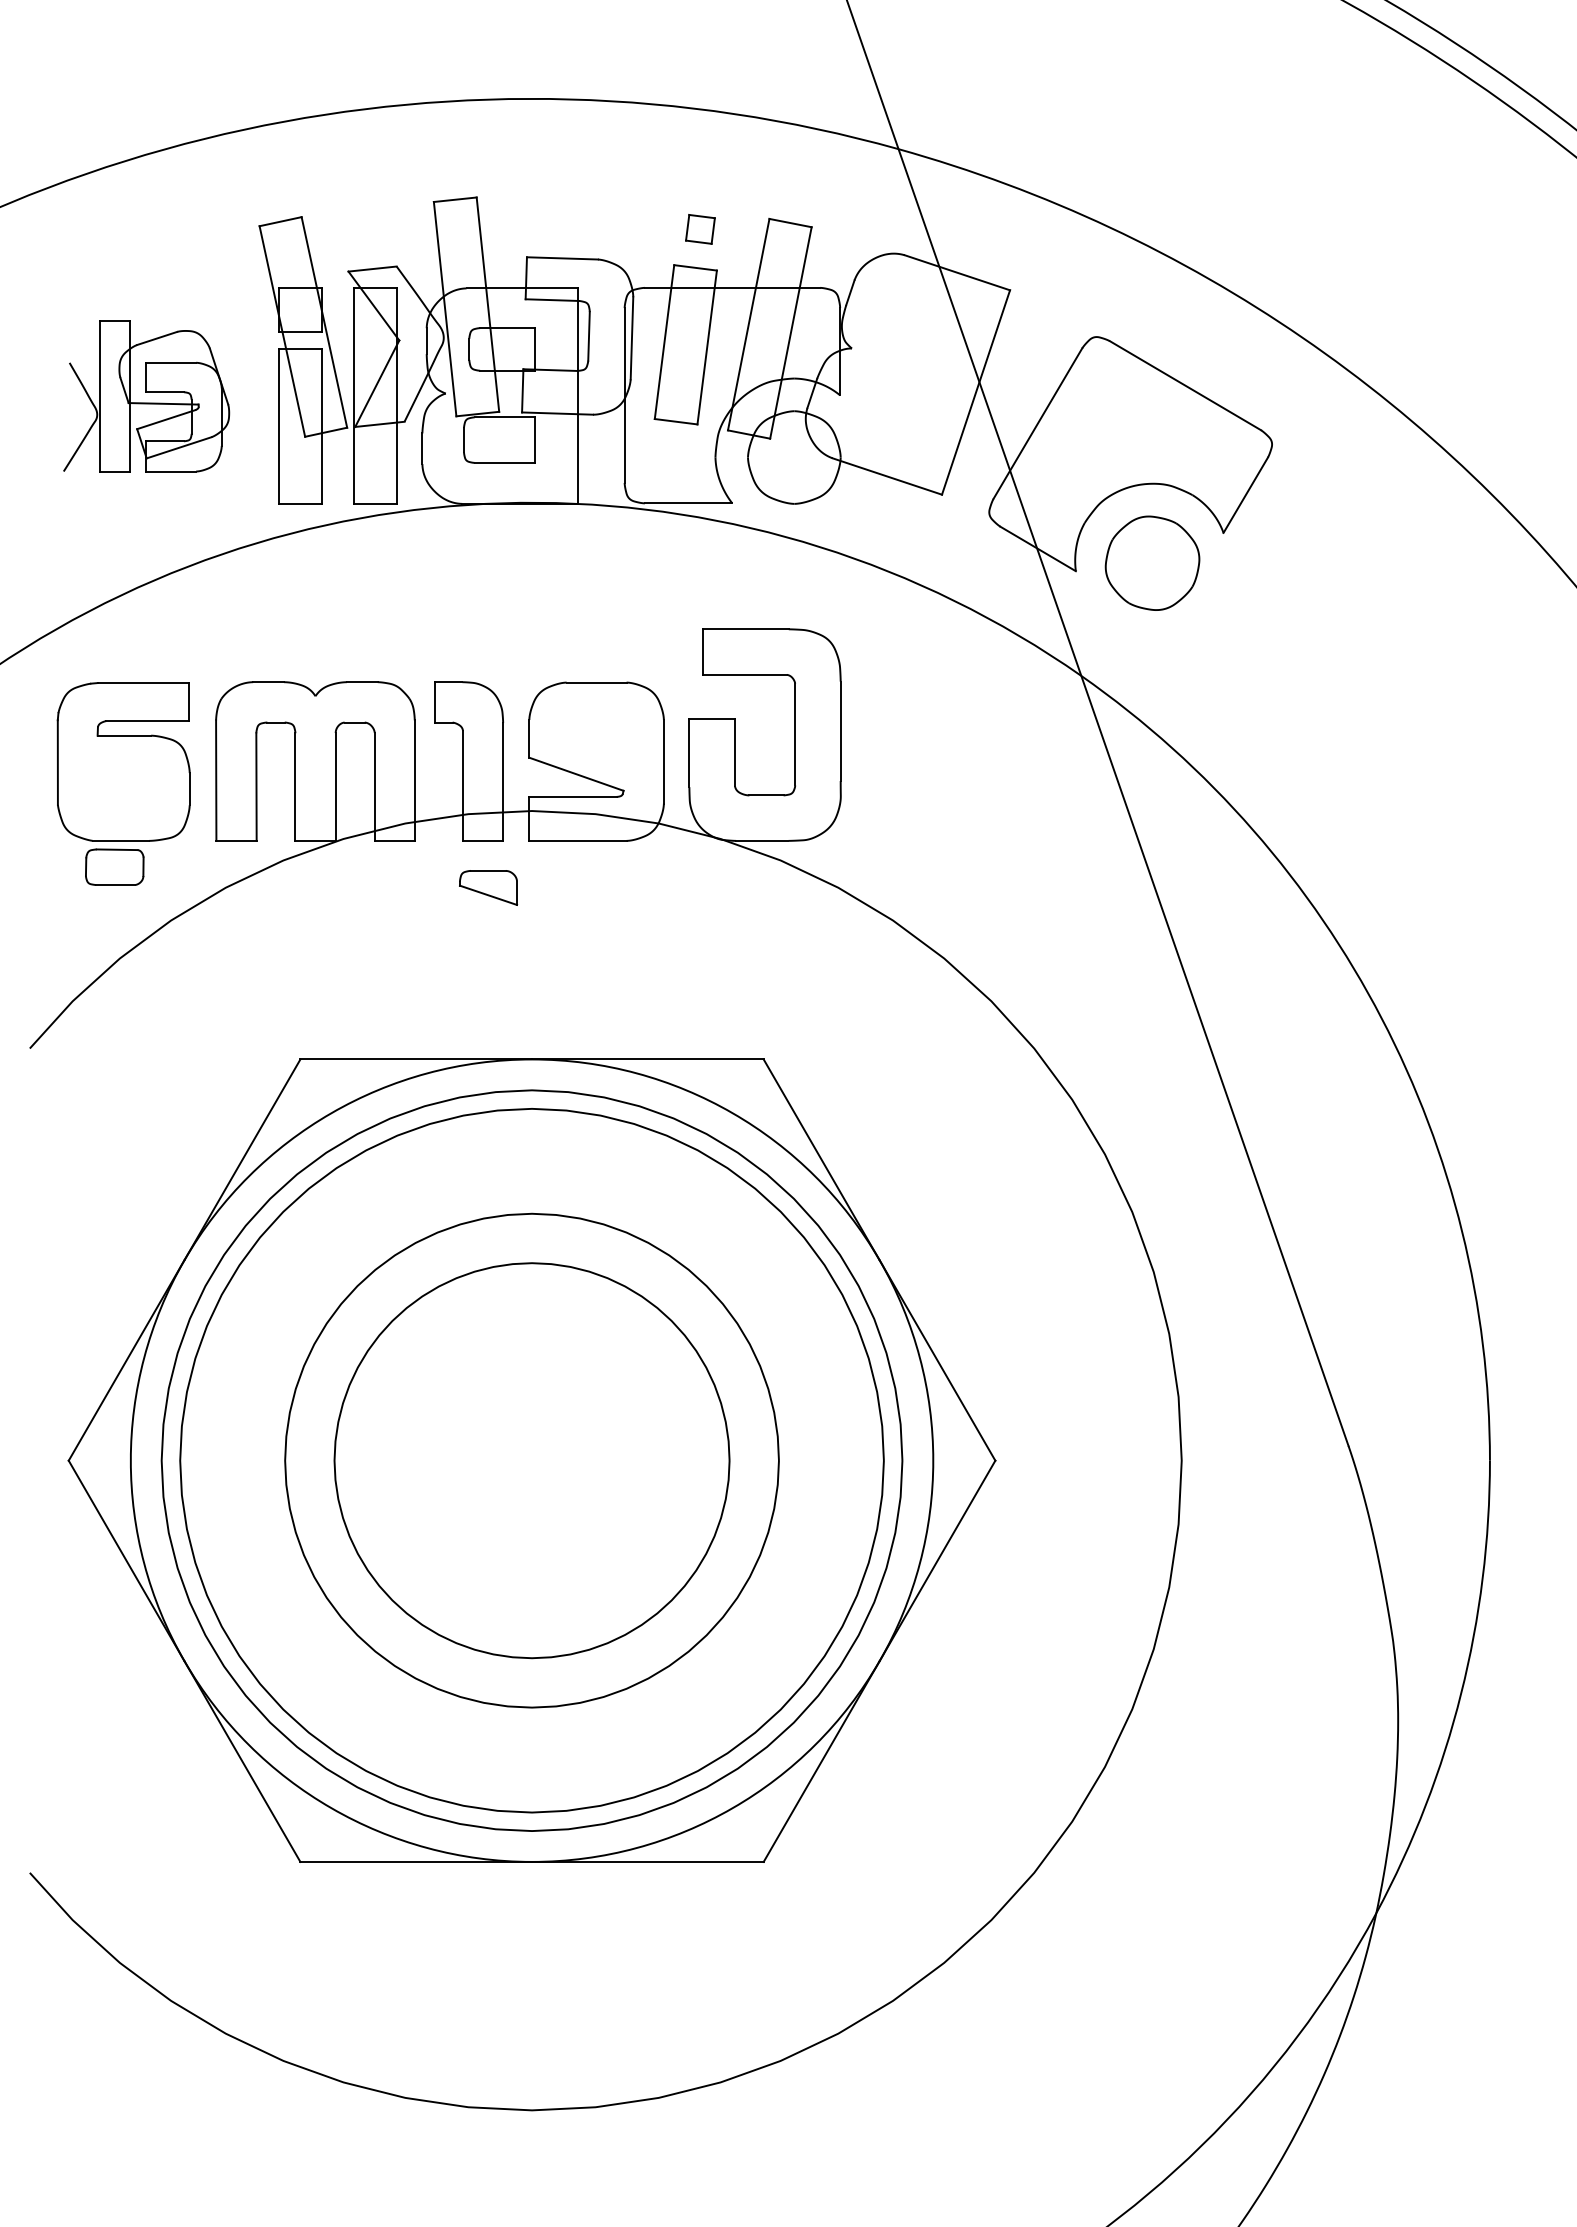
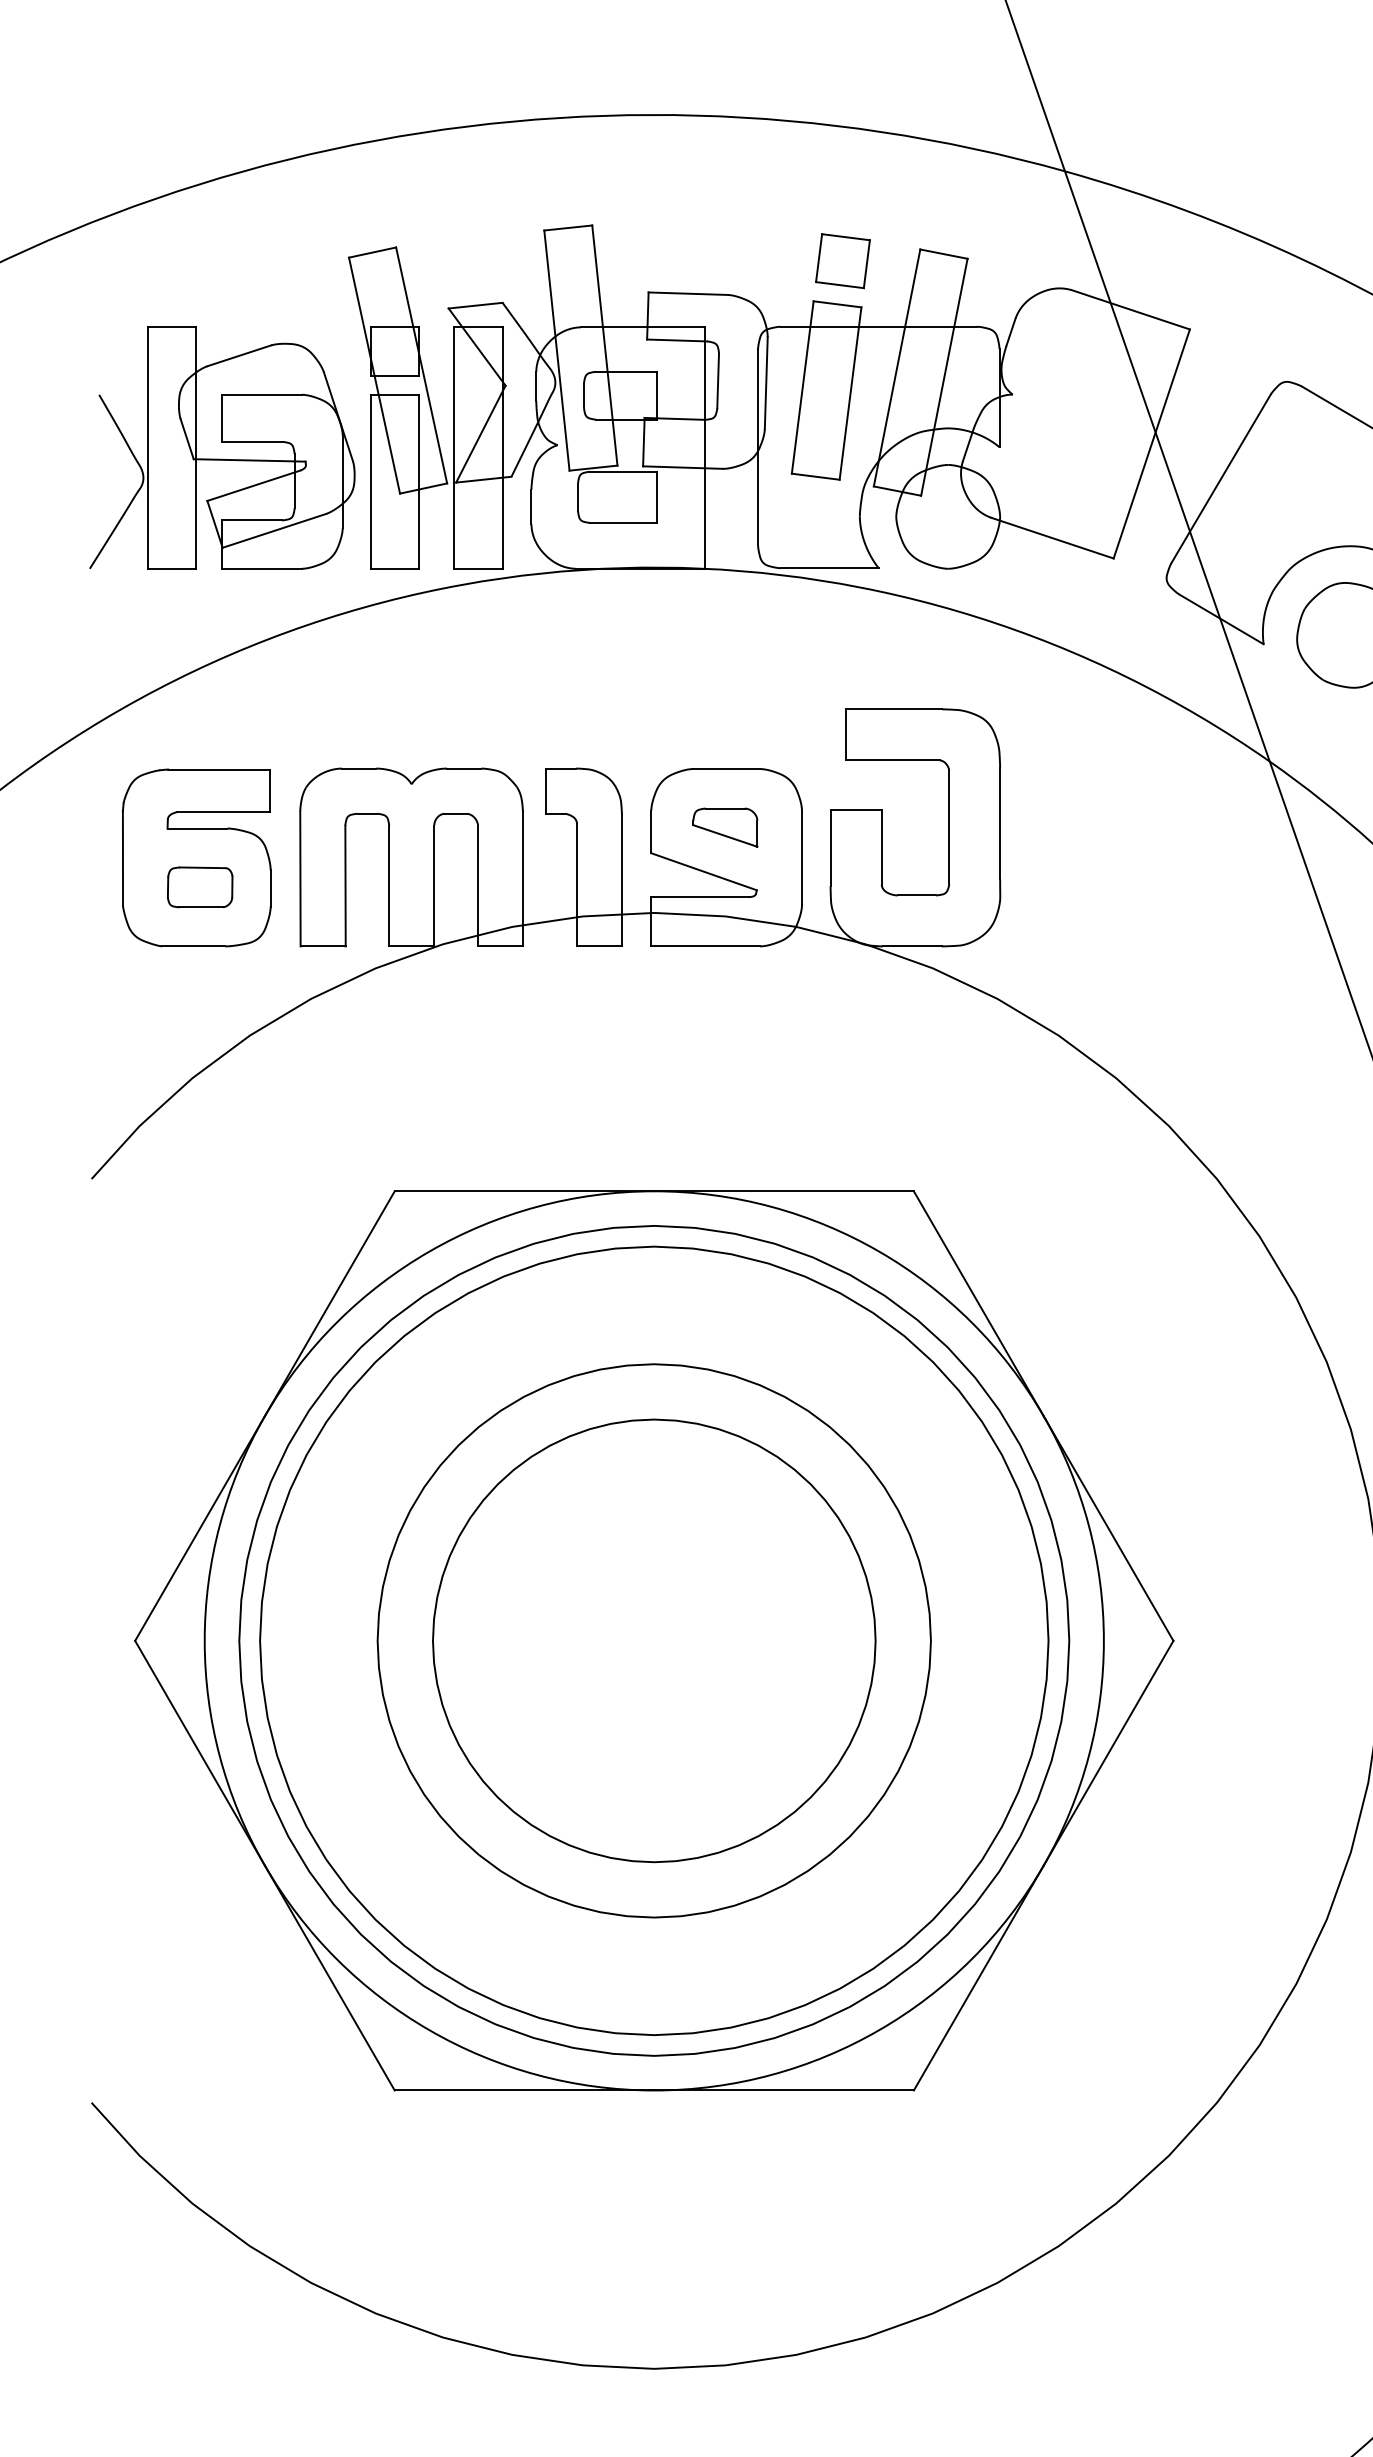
part: (700, 229) -> (843, 261), size x1.67
part: (146, 395) -> (222, 447), size x1.43
part: (114, 866) -> (199, 886), moved
part: (488, 887) -> (725, 827), moved

